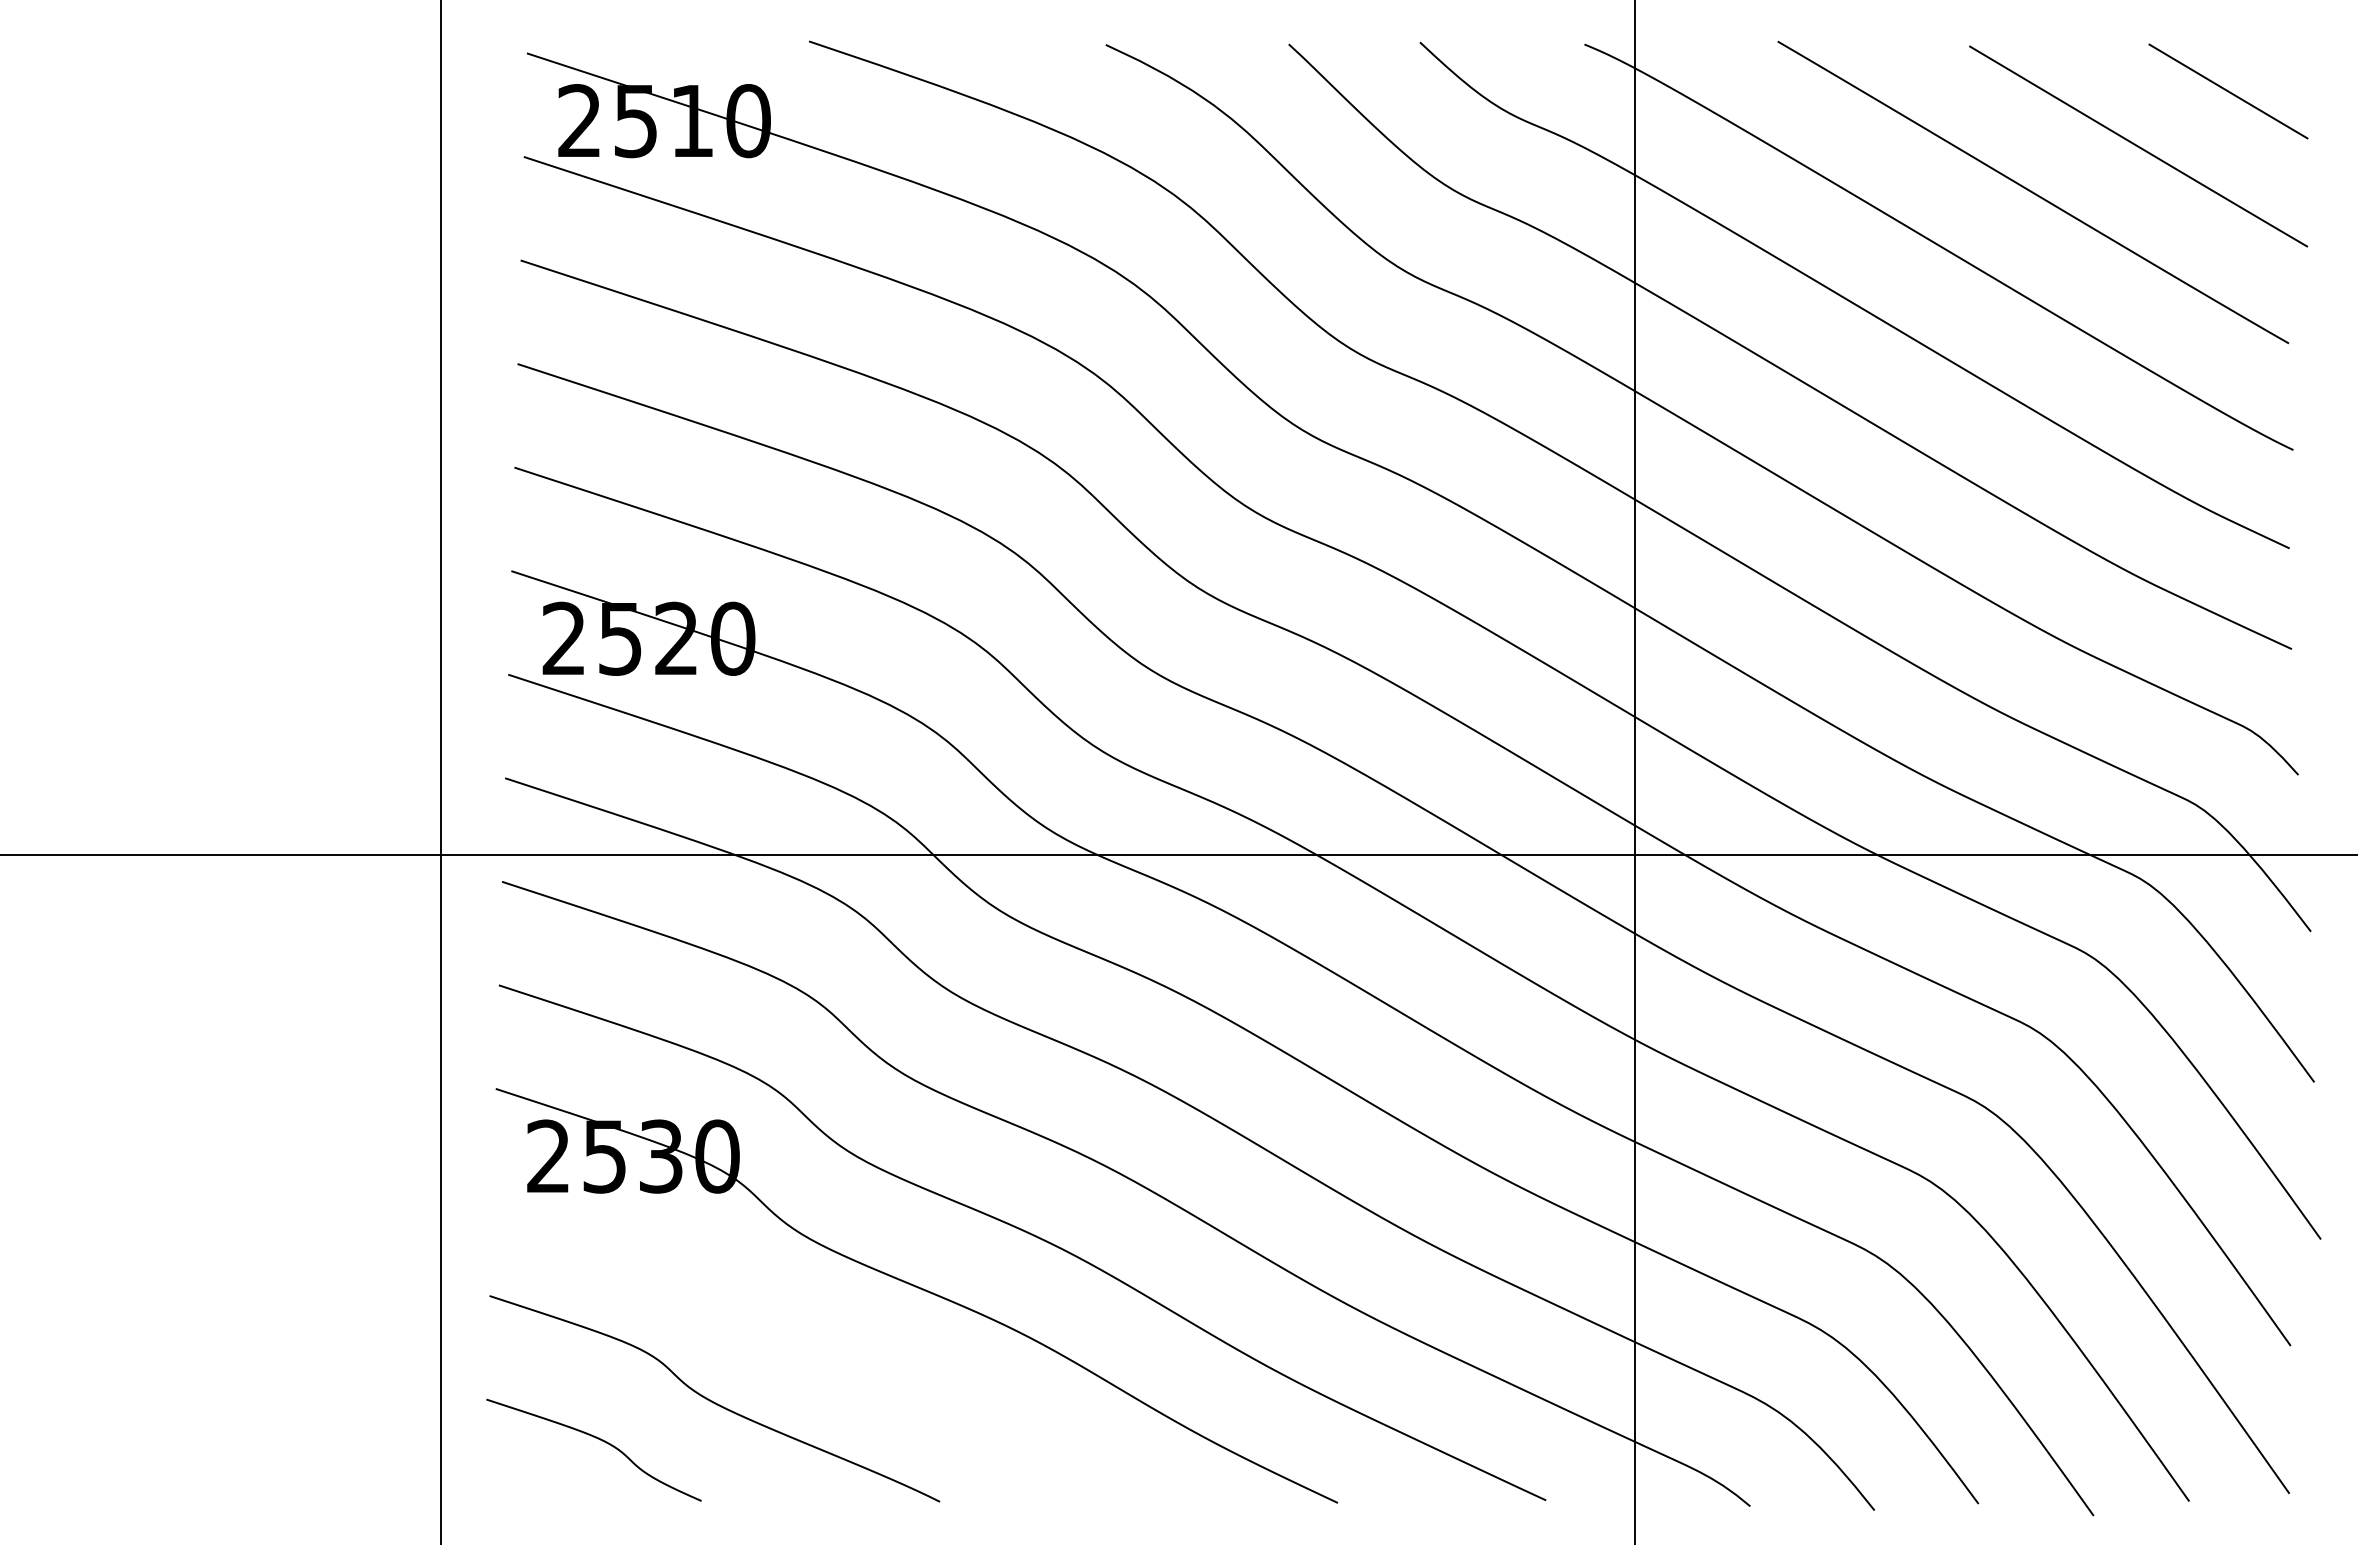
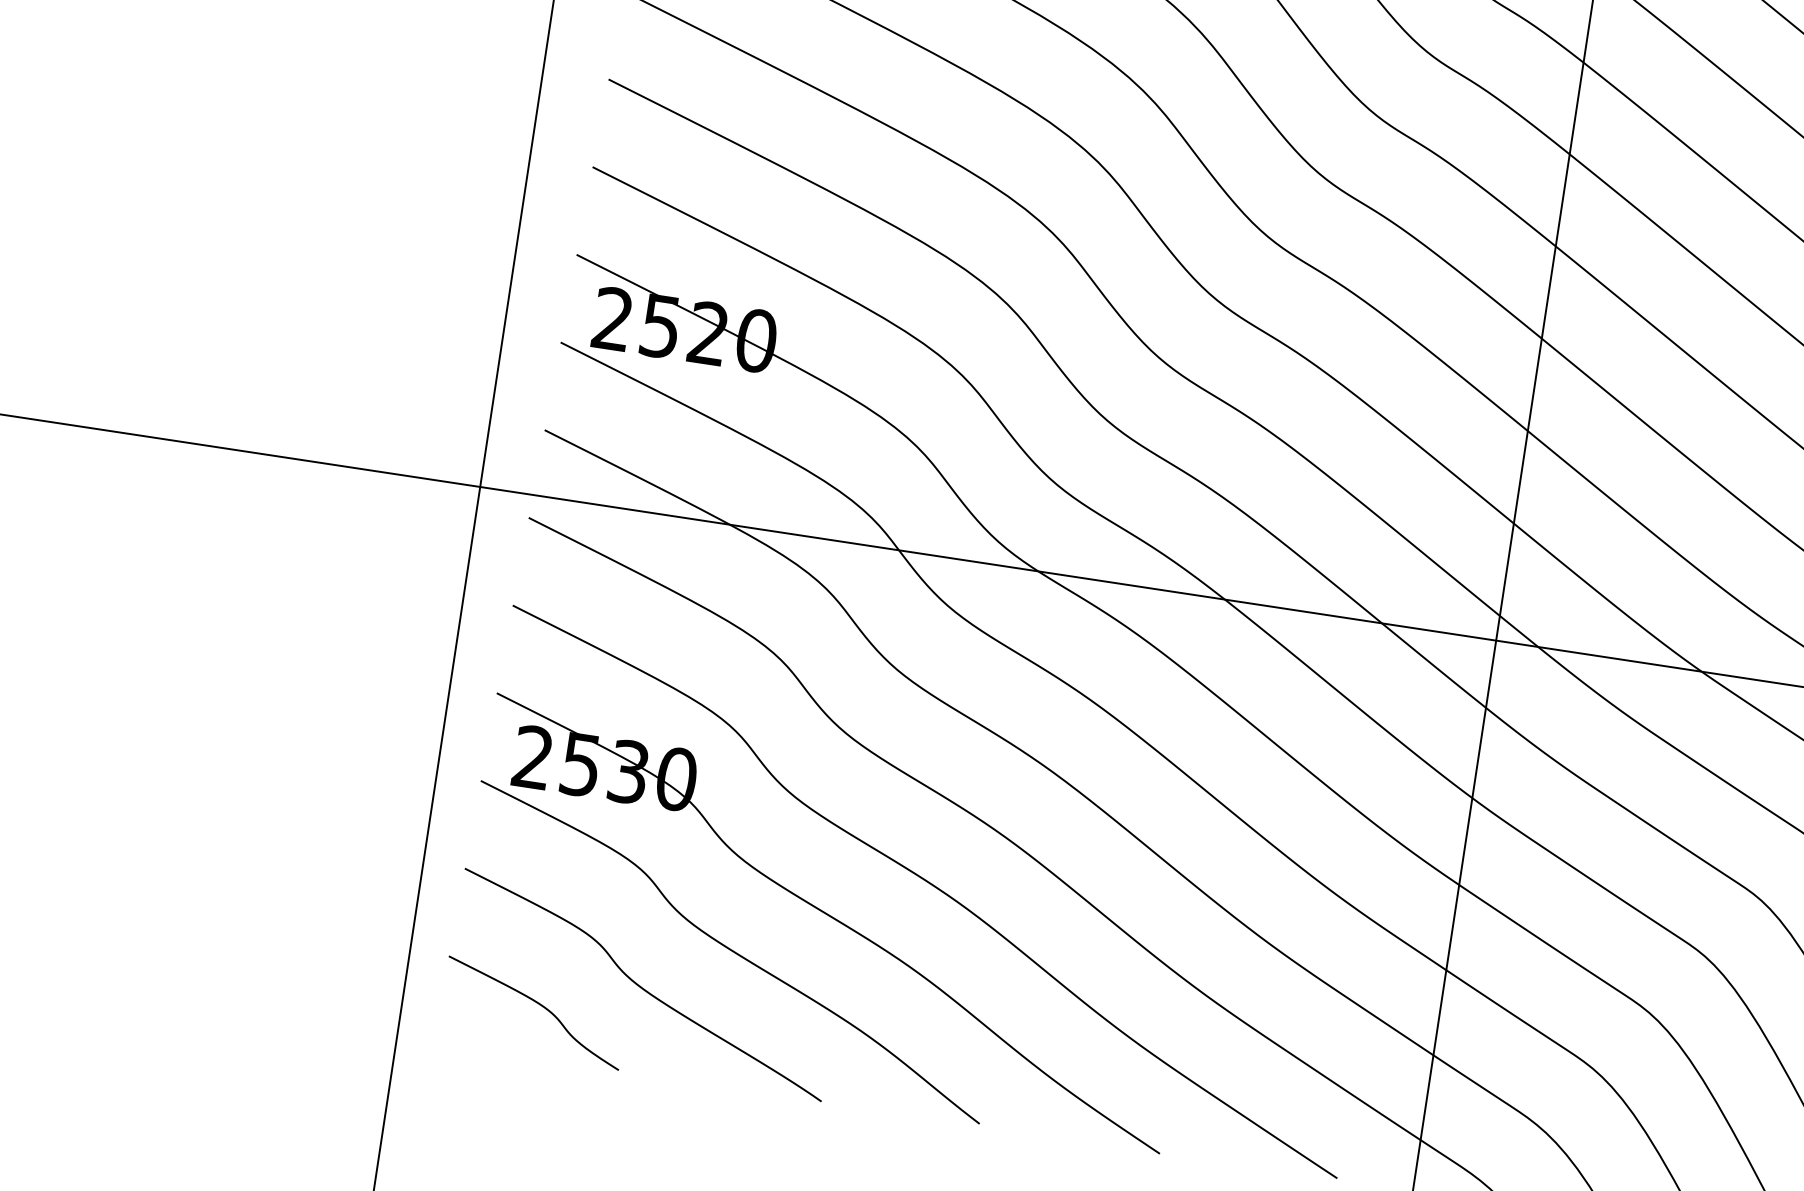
curve: (809, 1344) -> (730, 950), added

